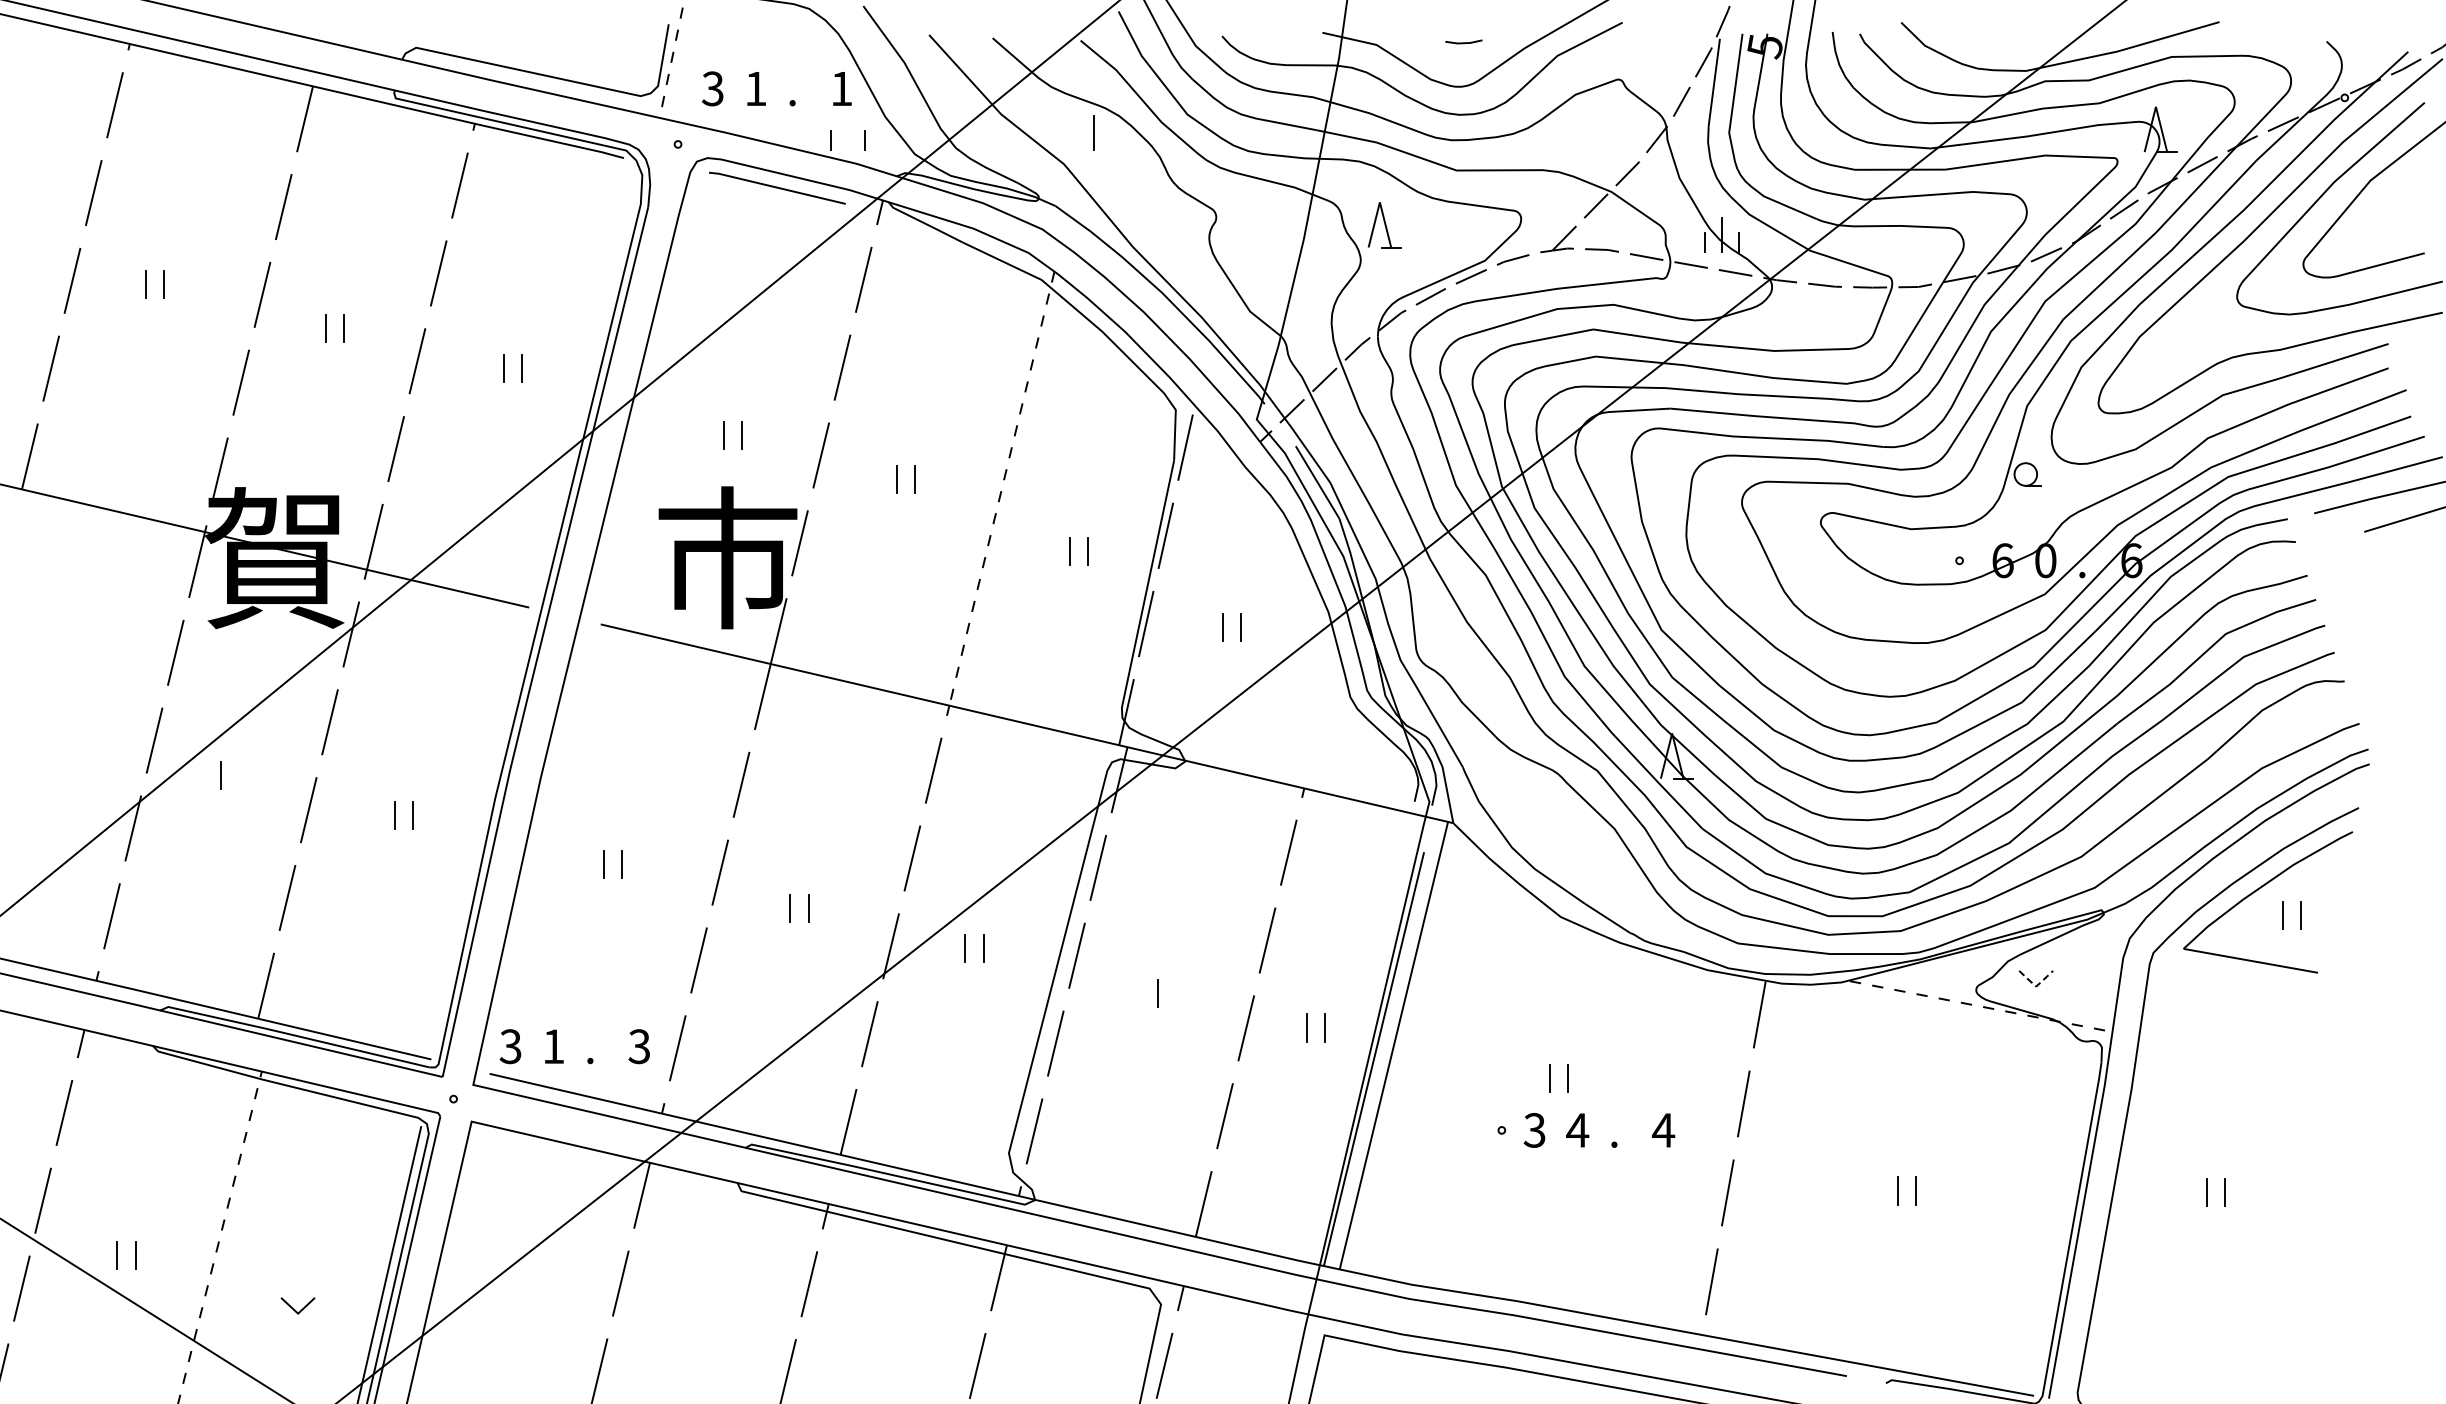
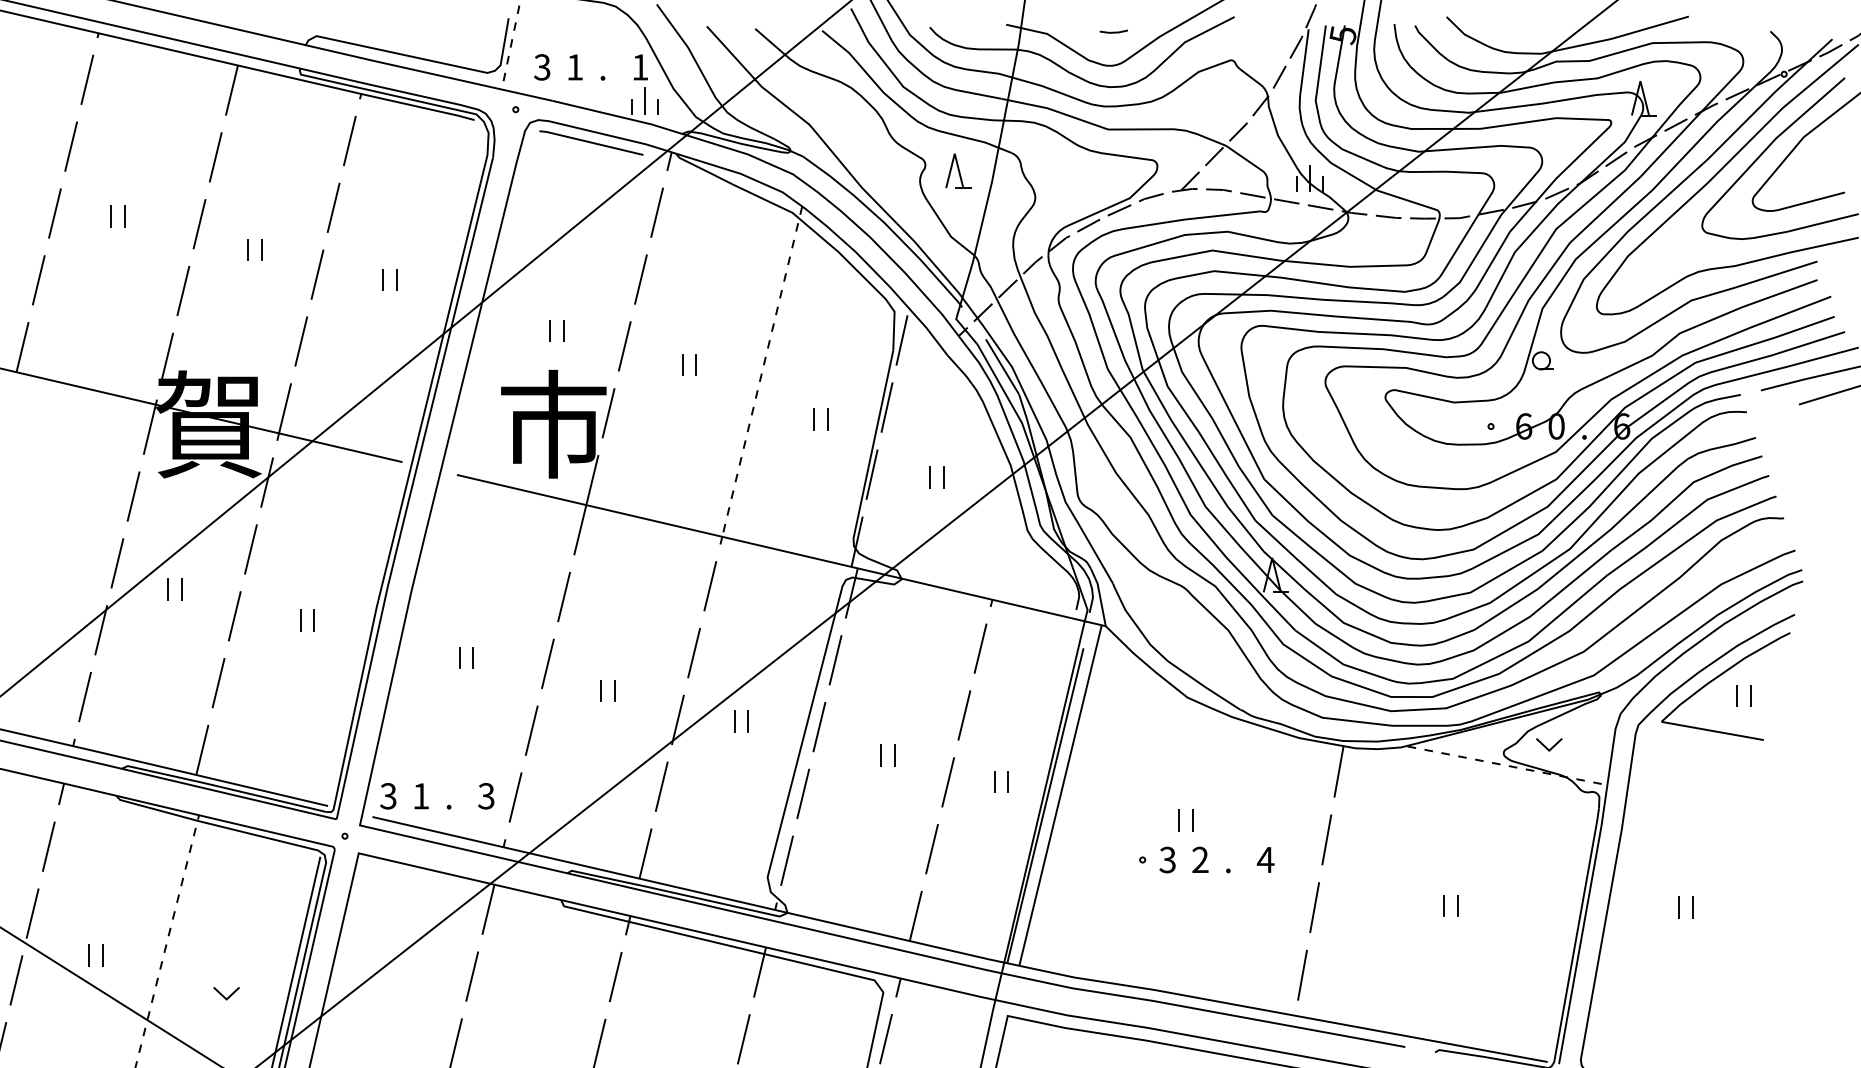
line: (1093, 132) -> (644, 100), moved
part: (1384, 225) -> (958, 171), moved
line: (239, 774) -> (182, 589), added
line: (2036, 986) -> (1549, 750), dashed -> solid
line: (1176, 992) -> (895, 755), added
text: (1577, 1130) -> (1200, 860), 4 -> 2

